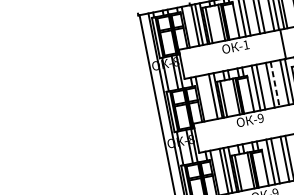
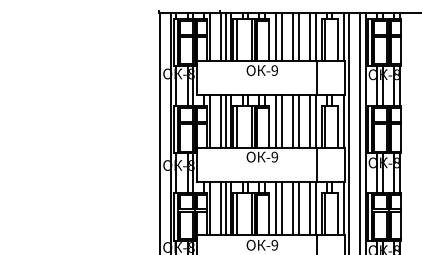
text: (245, 44) -> (274, 70), -1 -> -9
line: (275, 85) -> (298, 122), dashed -> solid
line: (209, 97) -> (221, 121), added

